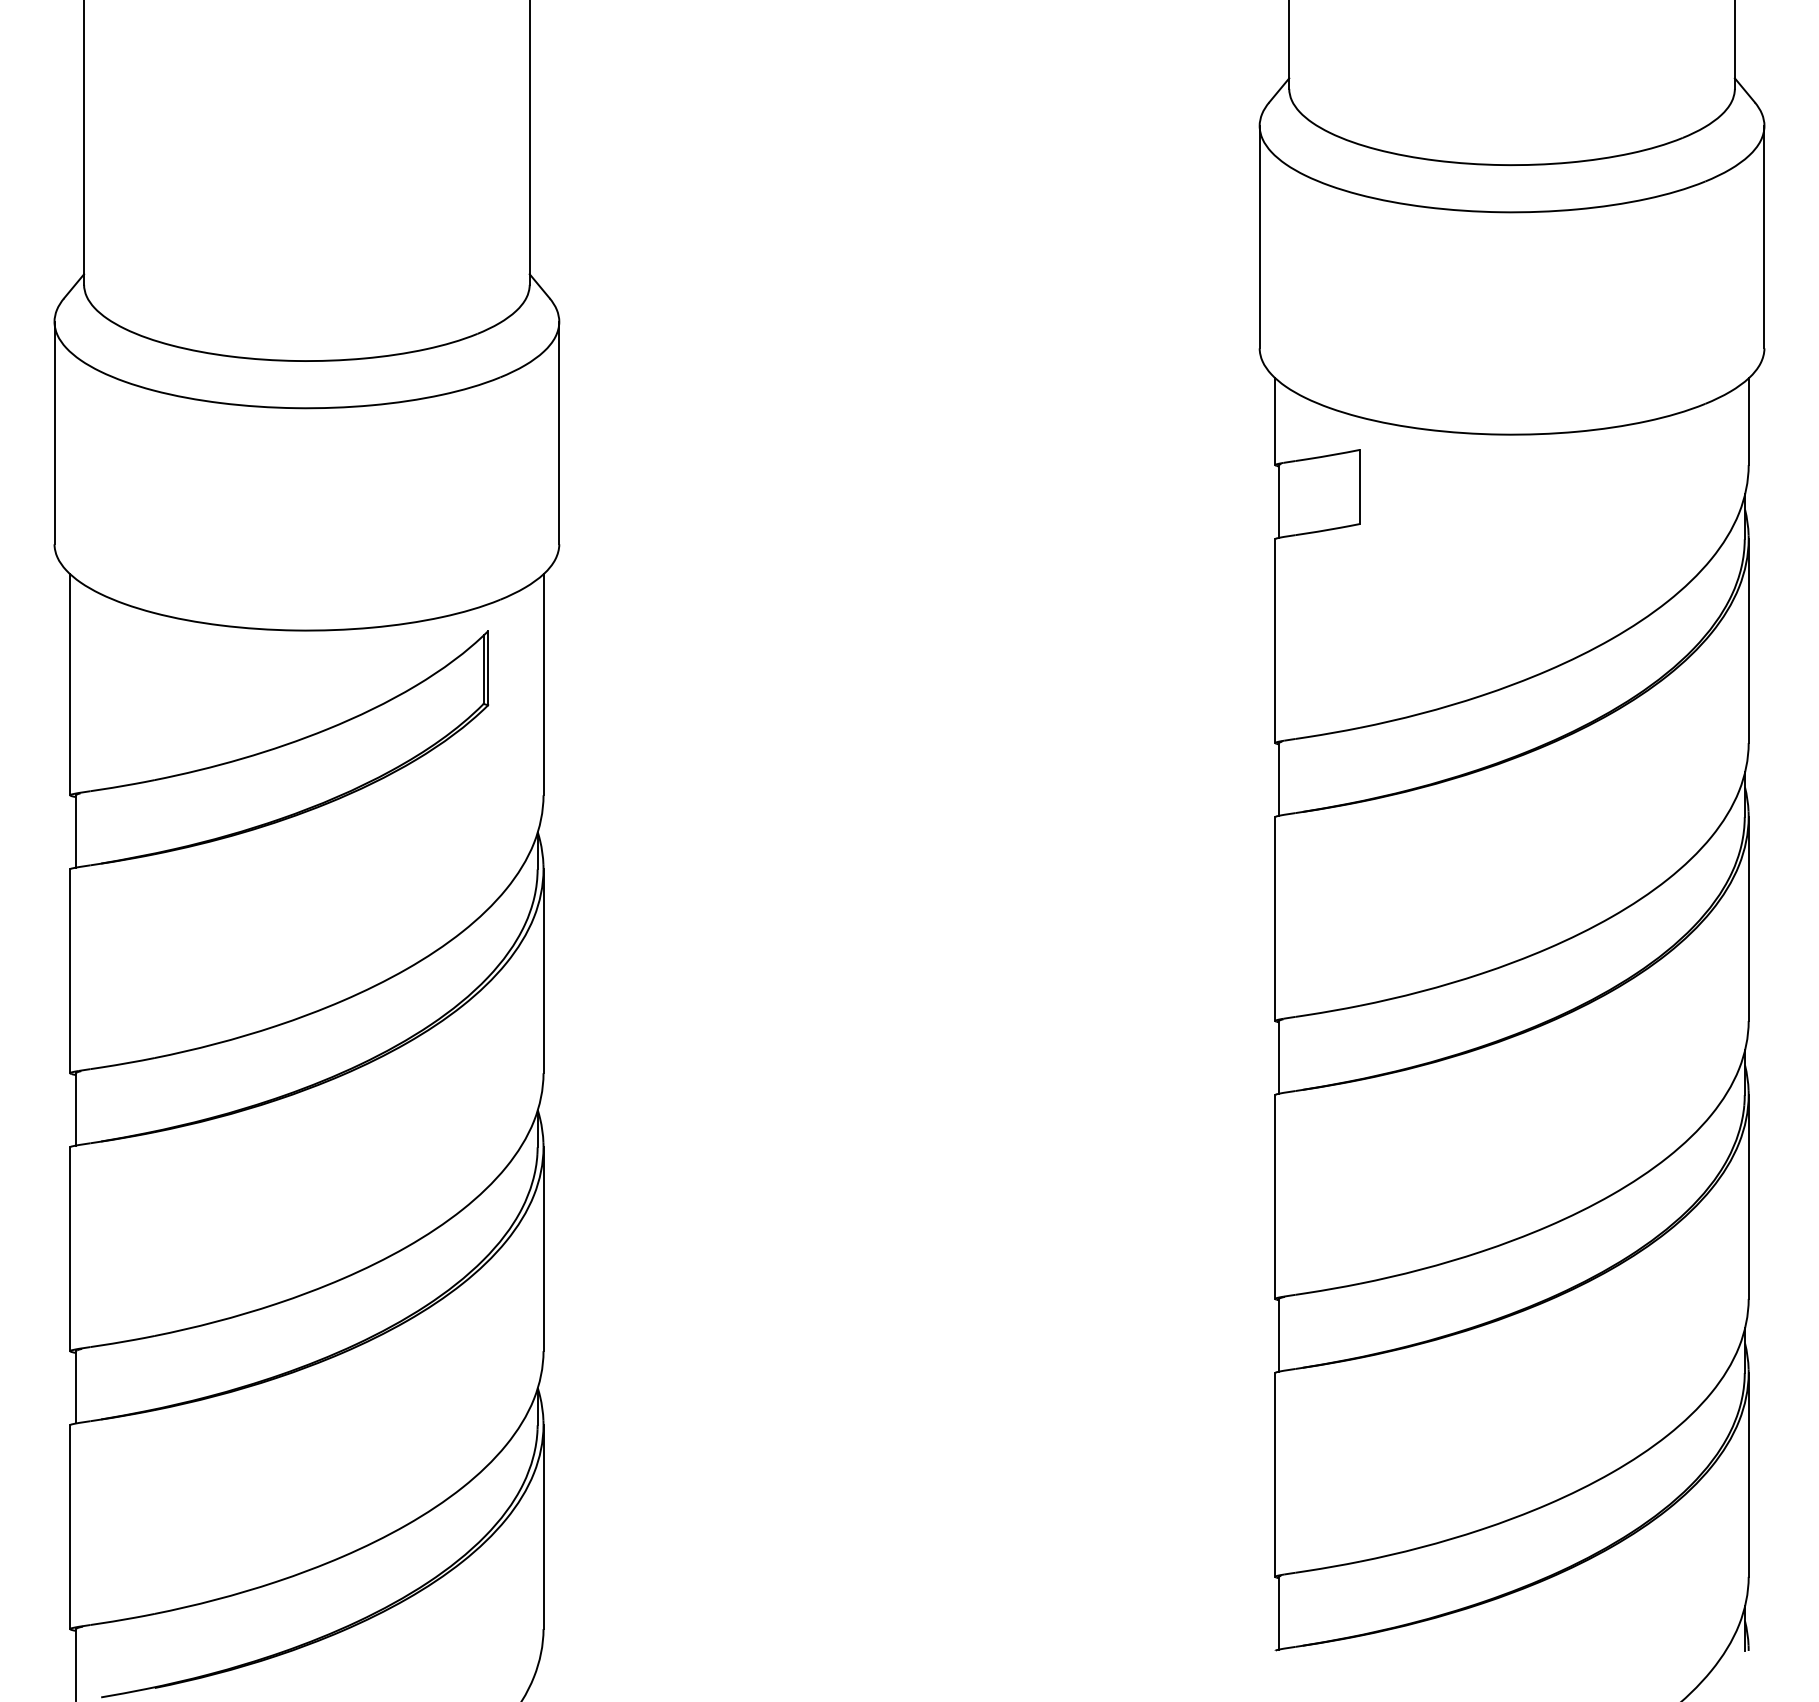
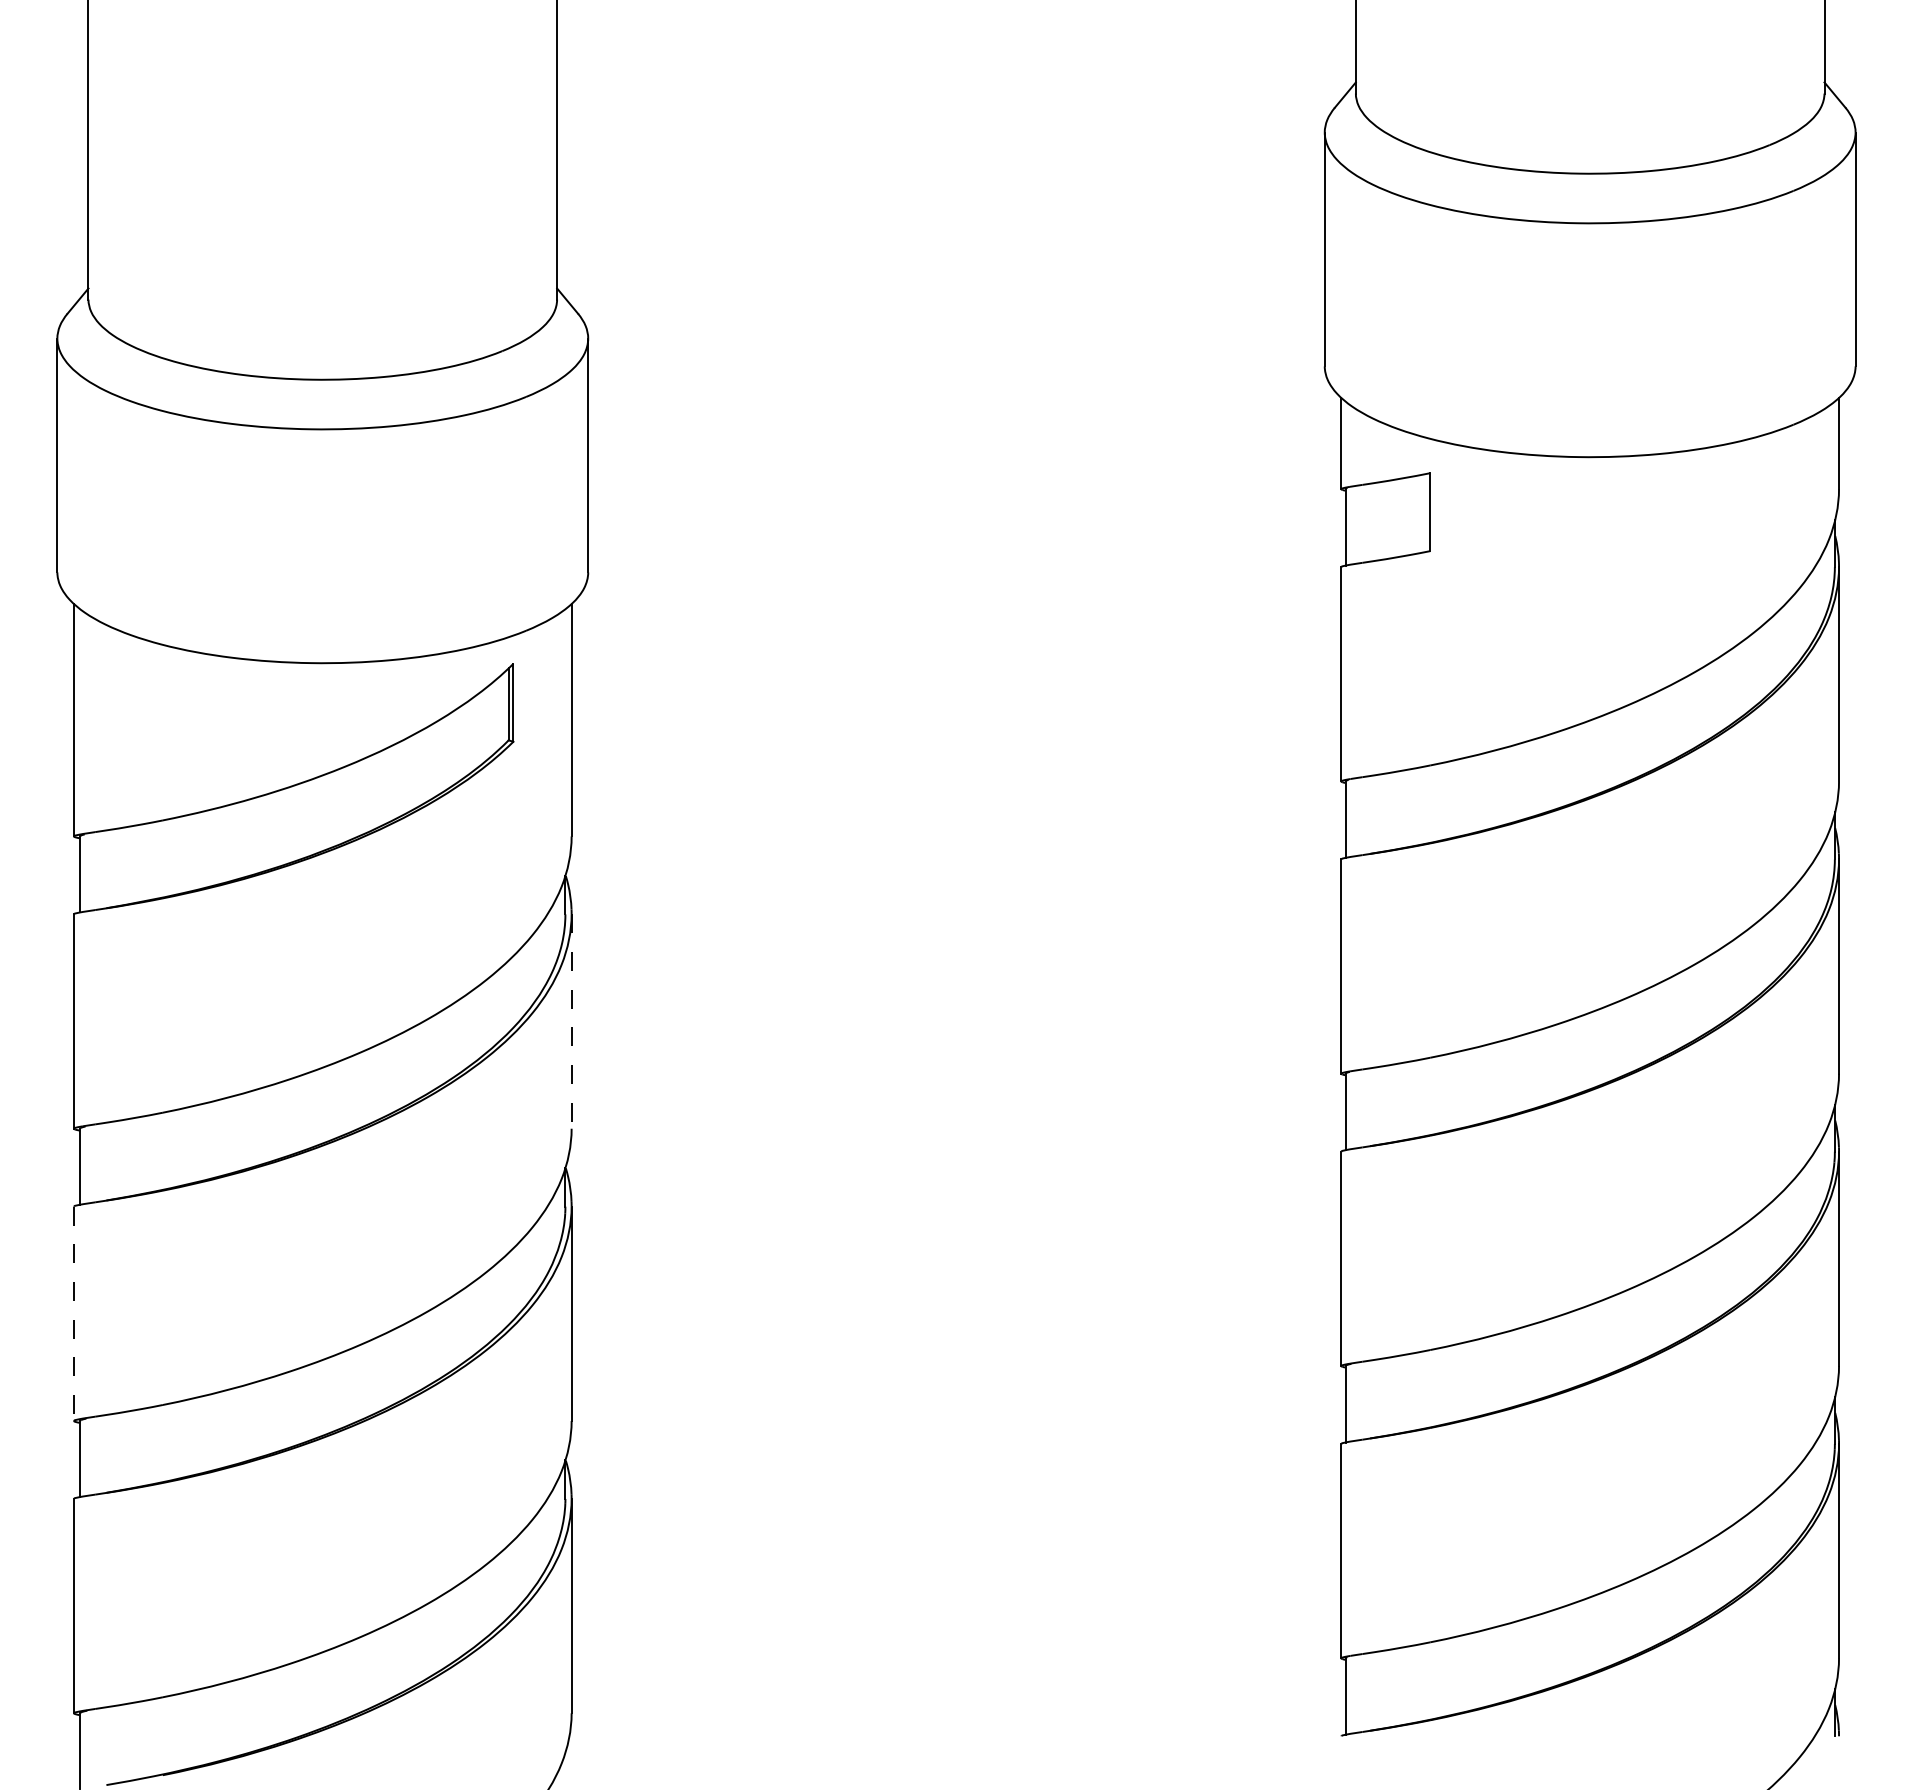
line: (543, 972) -> (571, 1022), solid -> dashed
line: (69, 1249) -> (73, 1314), solid -> dashed

